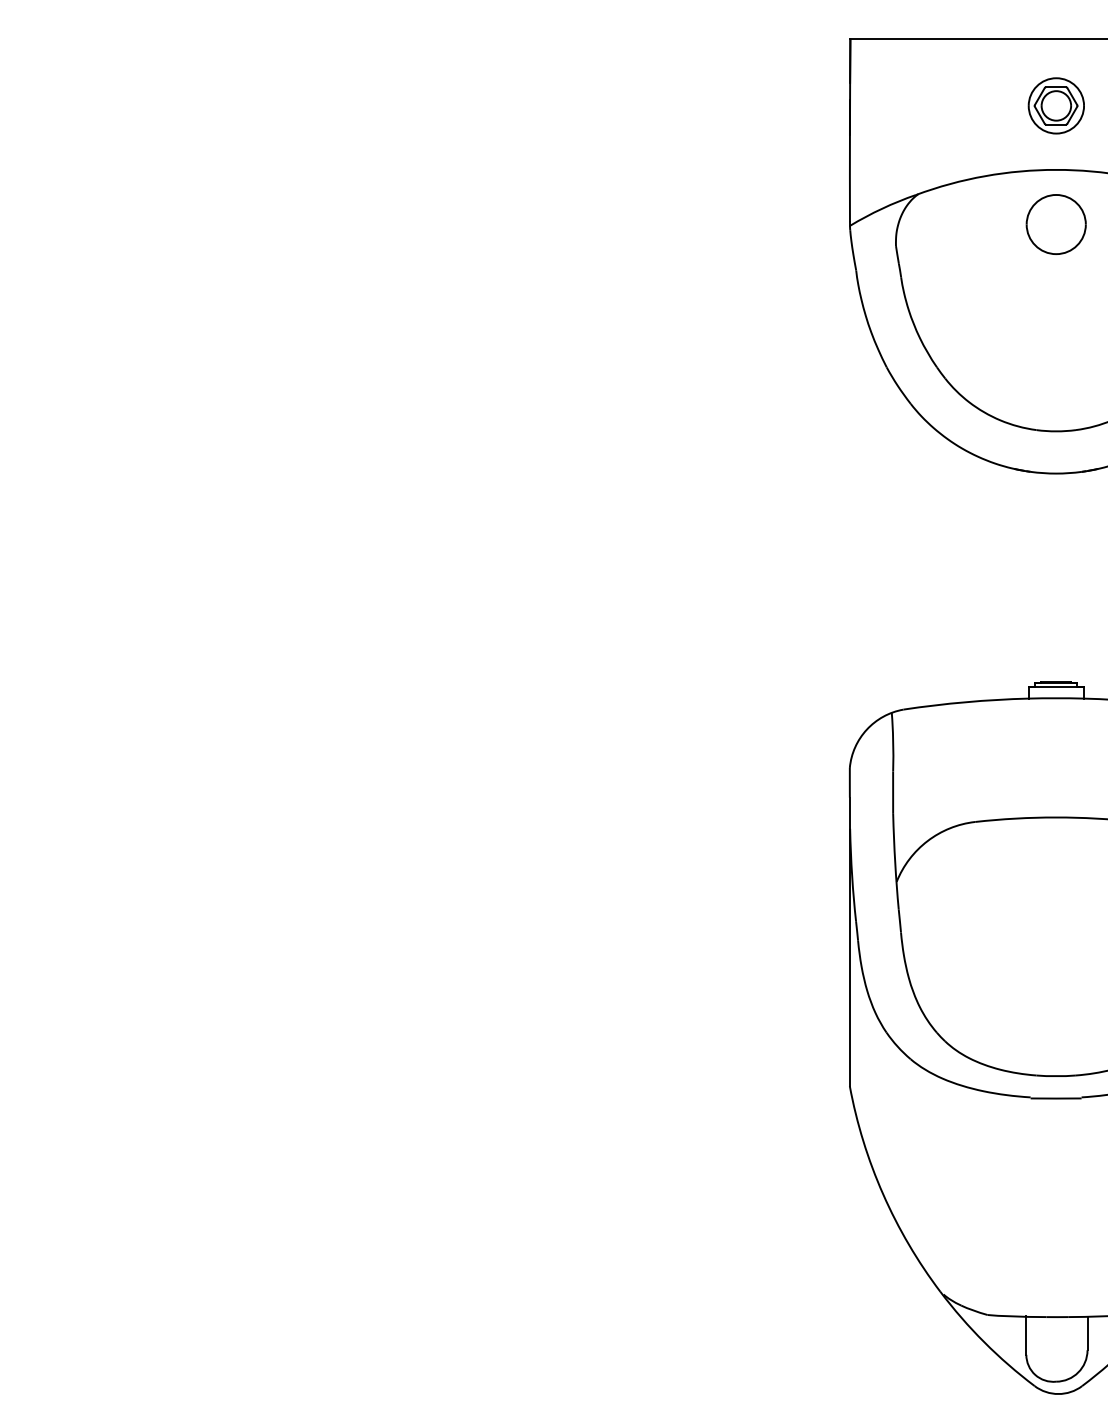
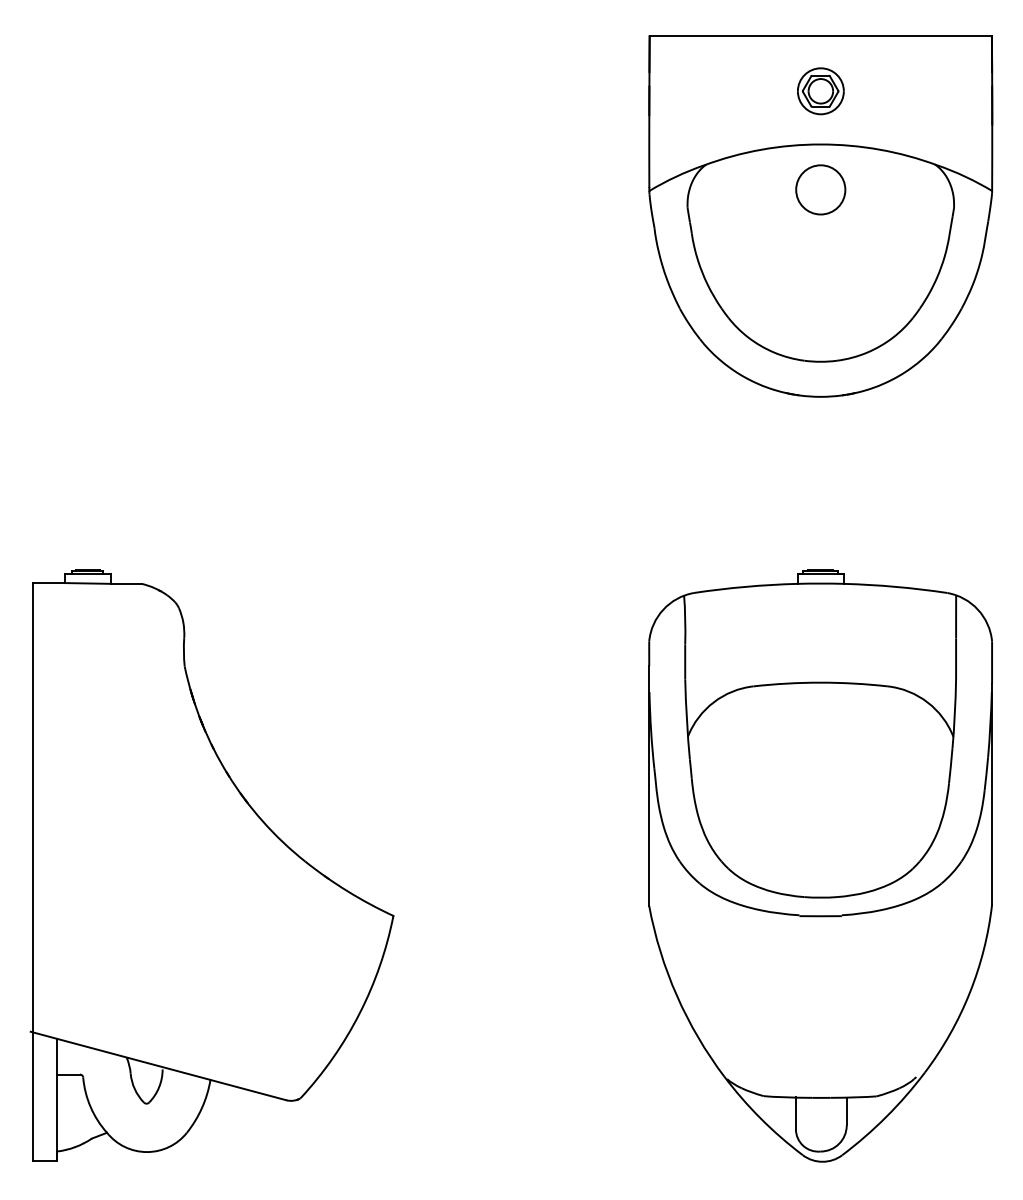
part: (323, 1037) -> (211, 865), added

